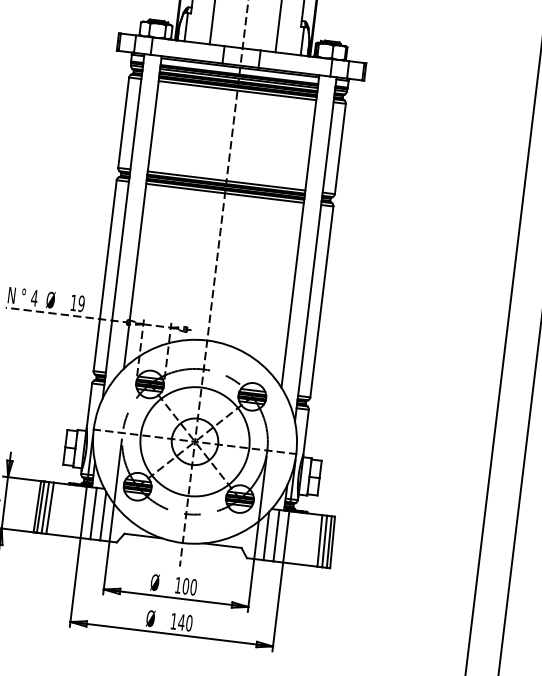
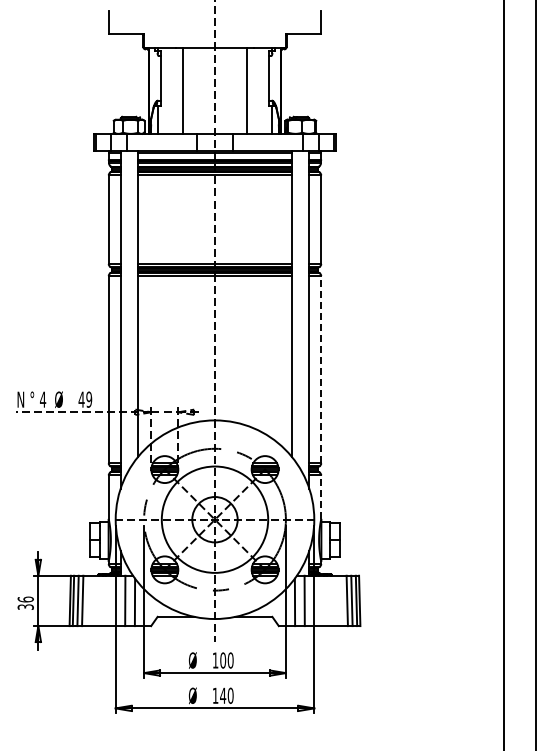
line: (322, 301) -> (321, 369), solid -> dashed
text: (73, 302) -> (81, 399), 19 -> 49
line: (306, 432) -> (321, 497), solid -> dashed

